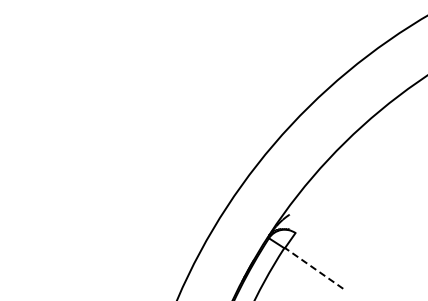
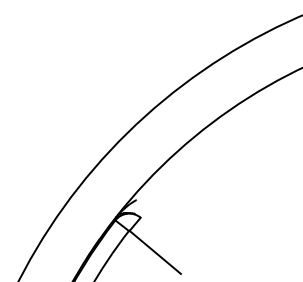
line: (314, 268) -> (155, 252), dashed -> solid

